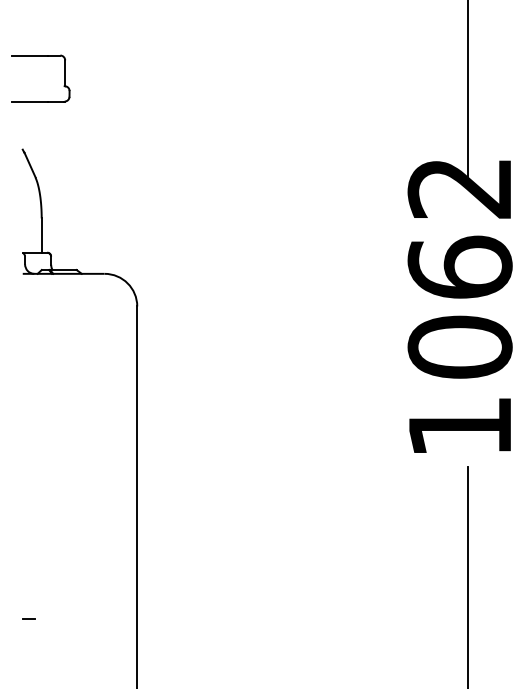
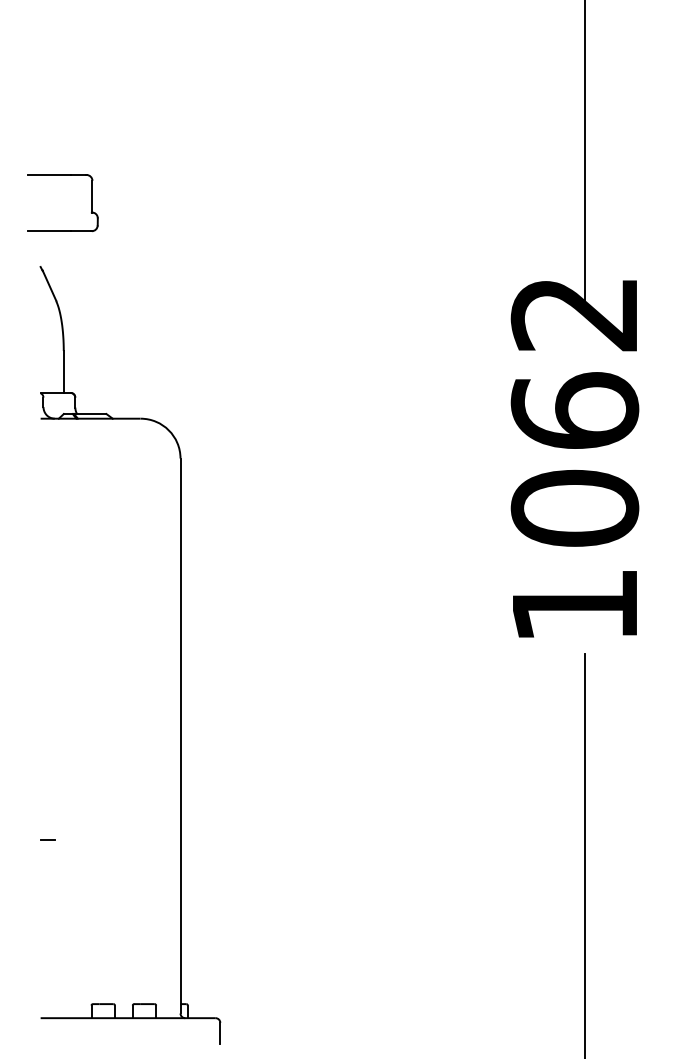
part: (40, 55) -> (62, 175), moved

